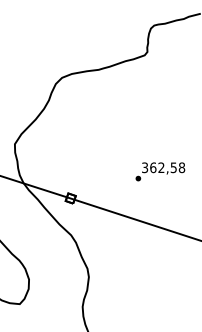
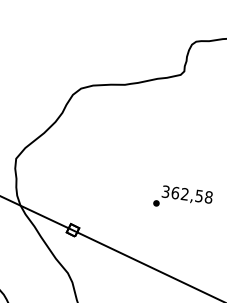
text: (160, 171) -> (183, 198), moved

